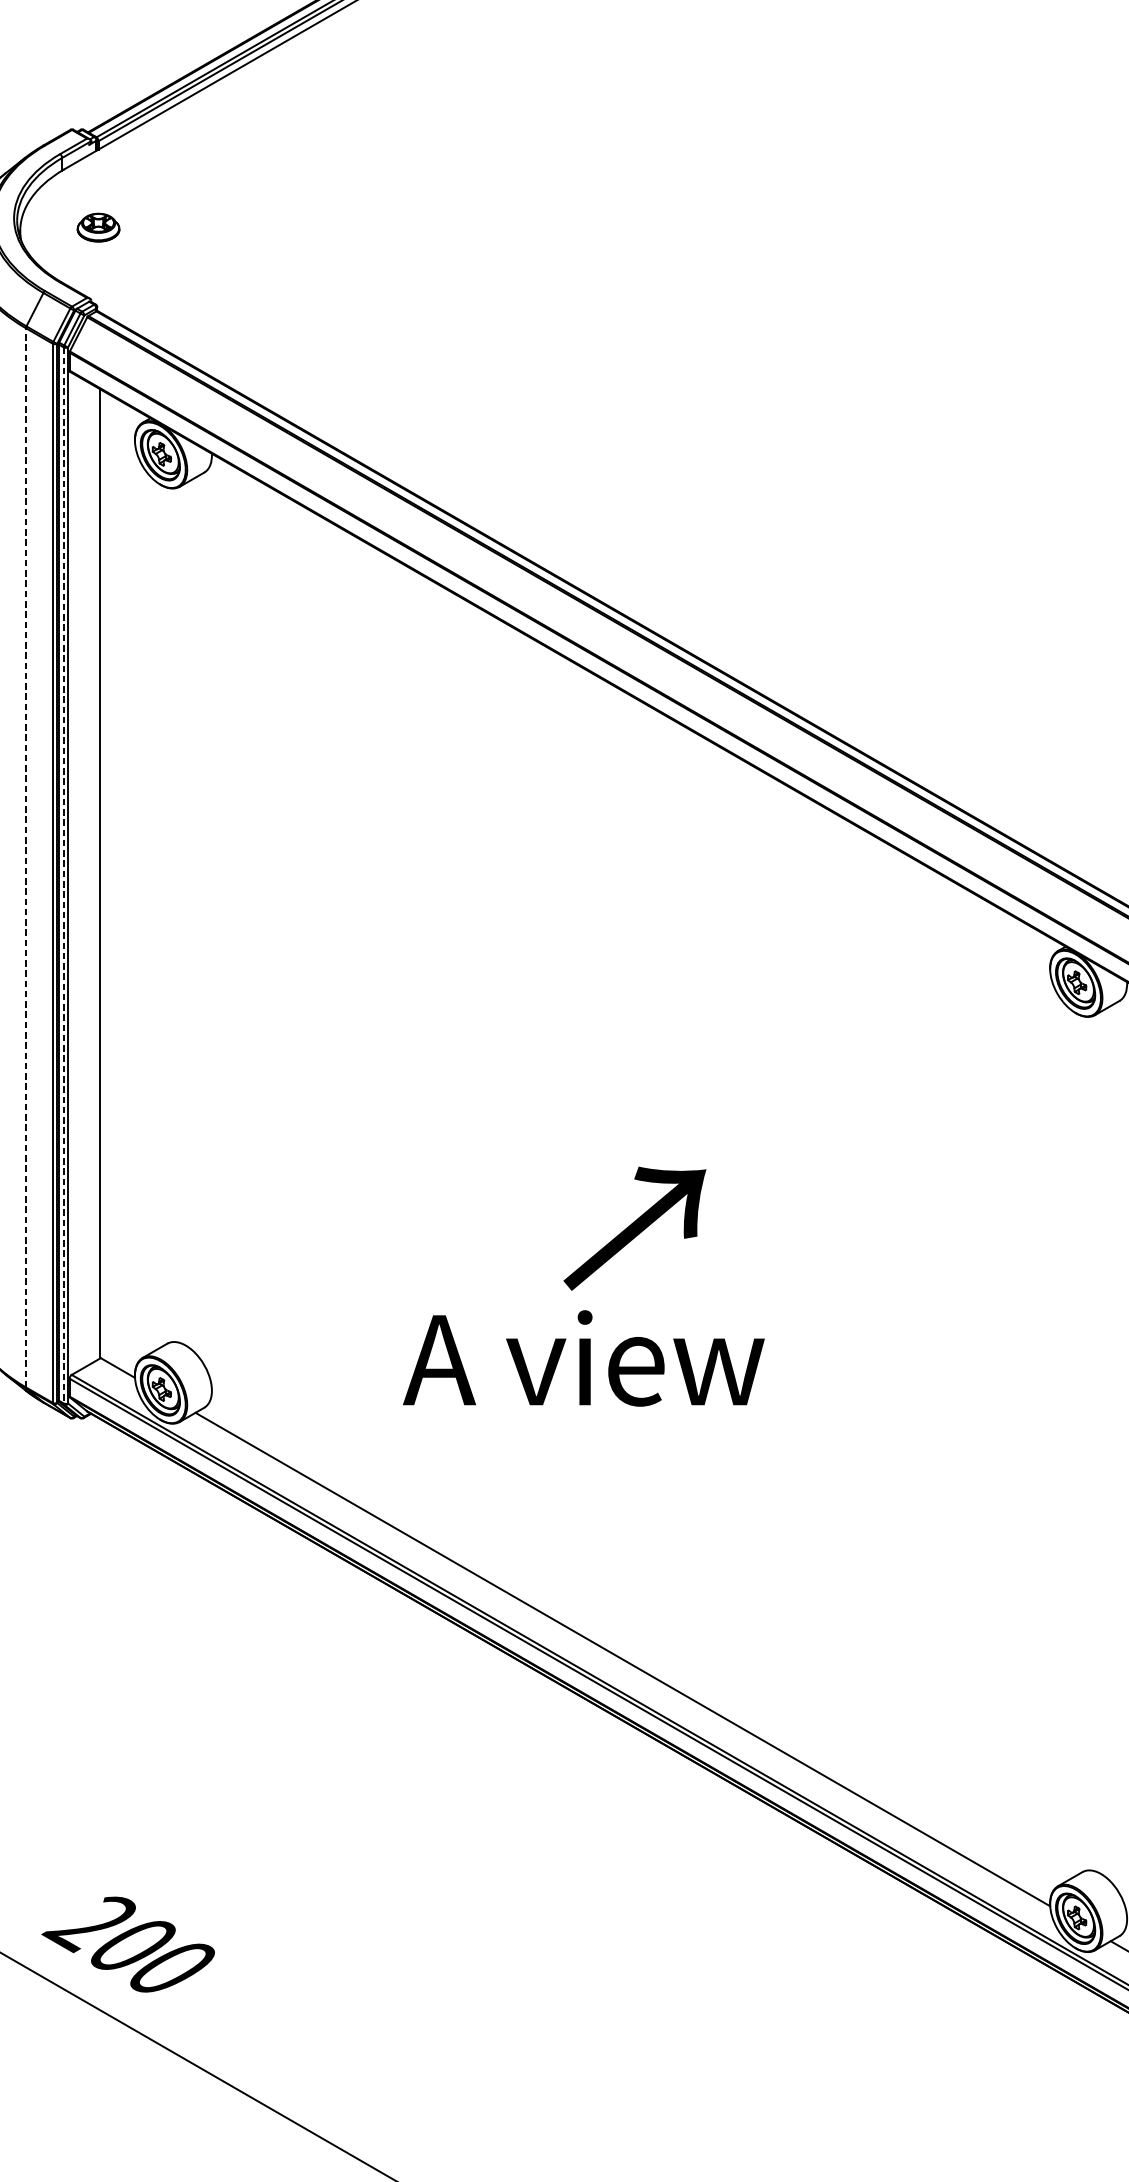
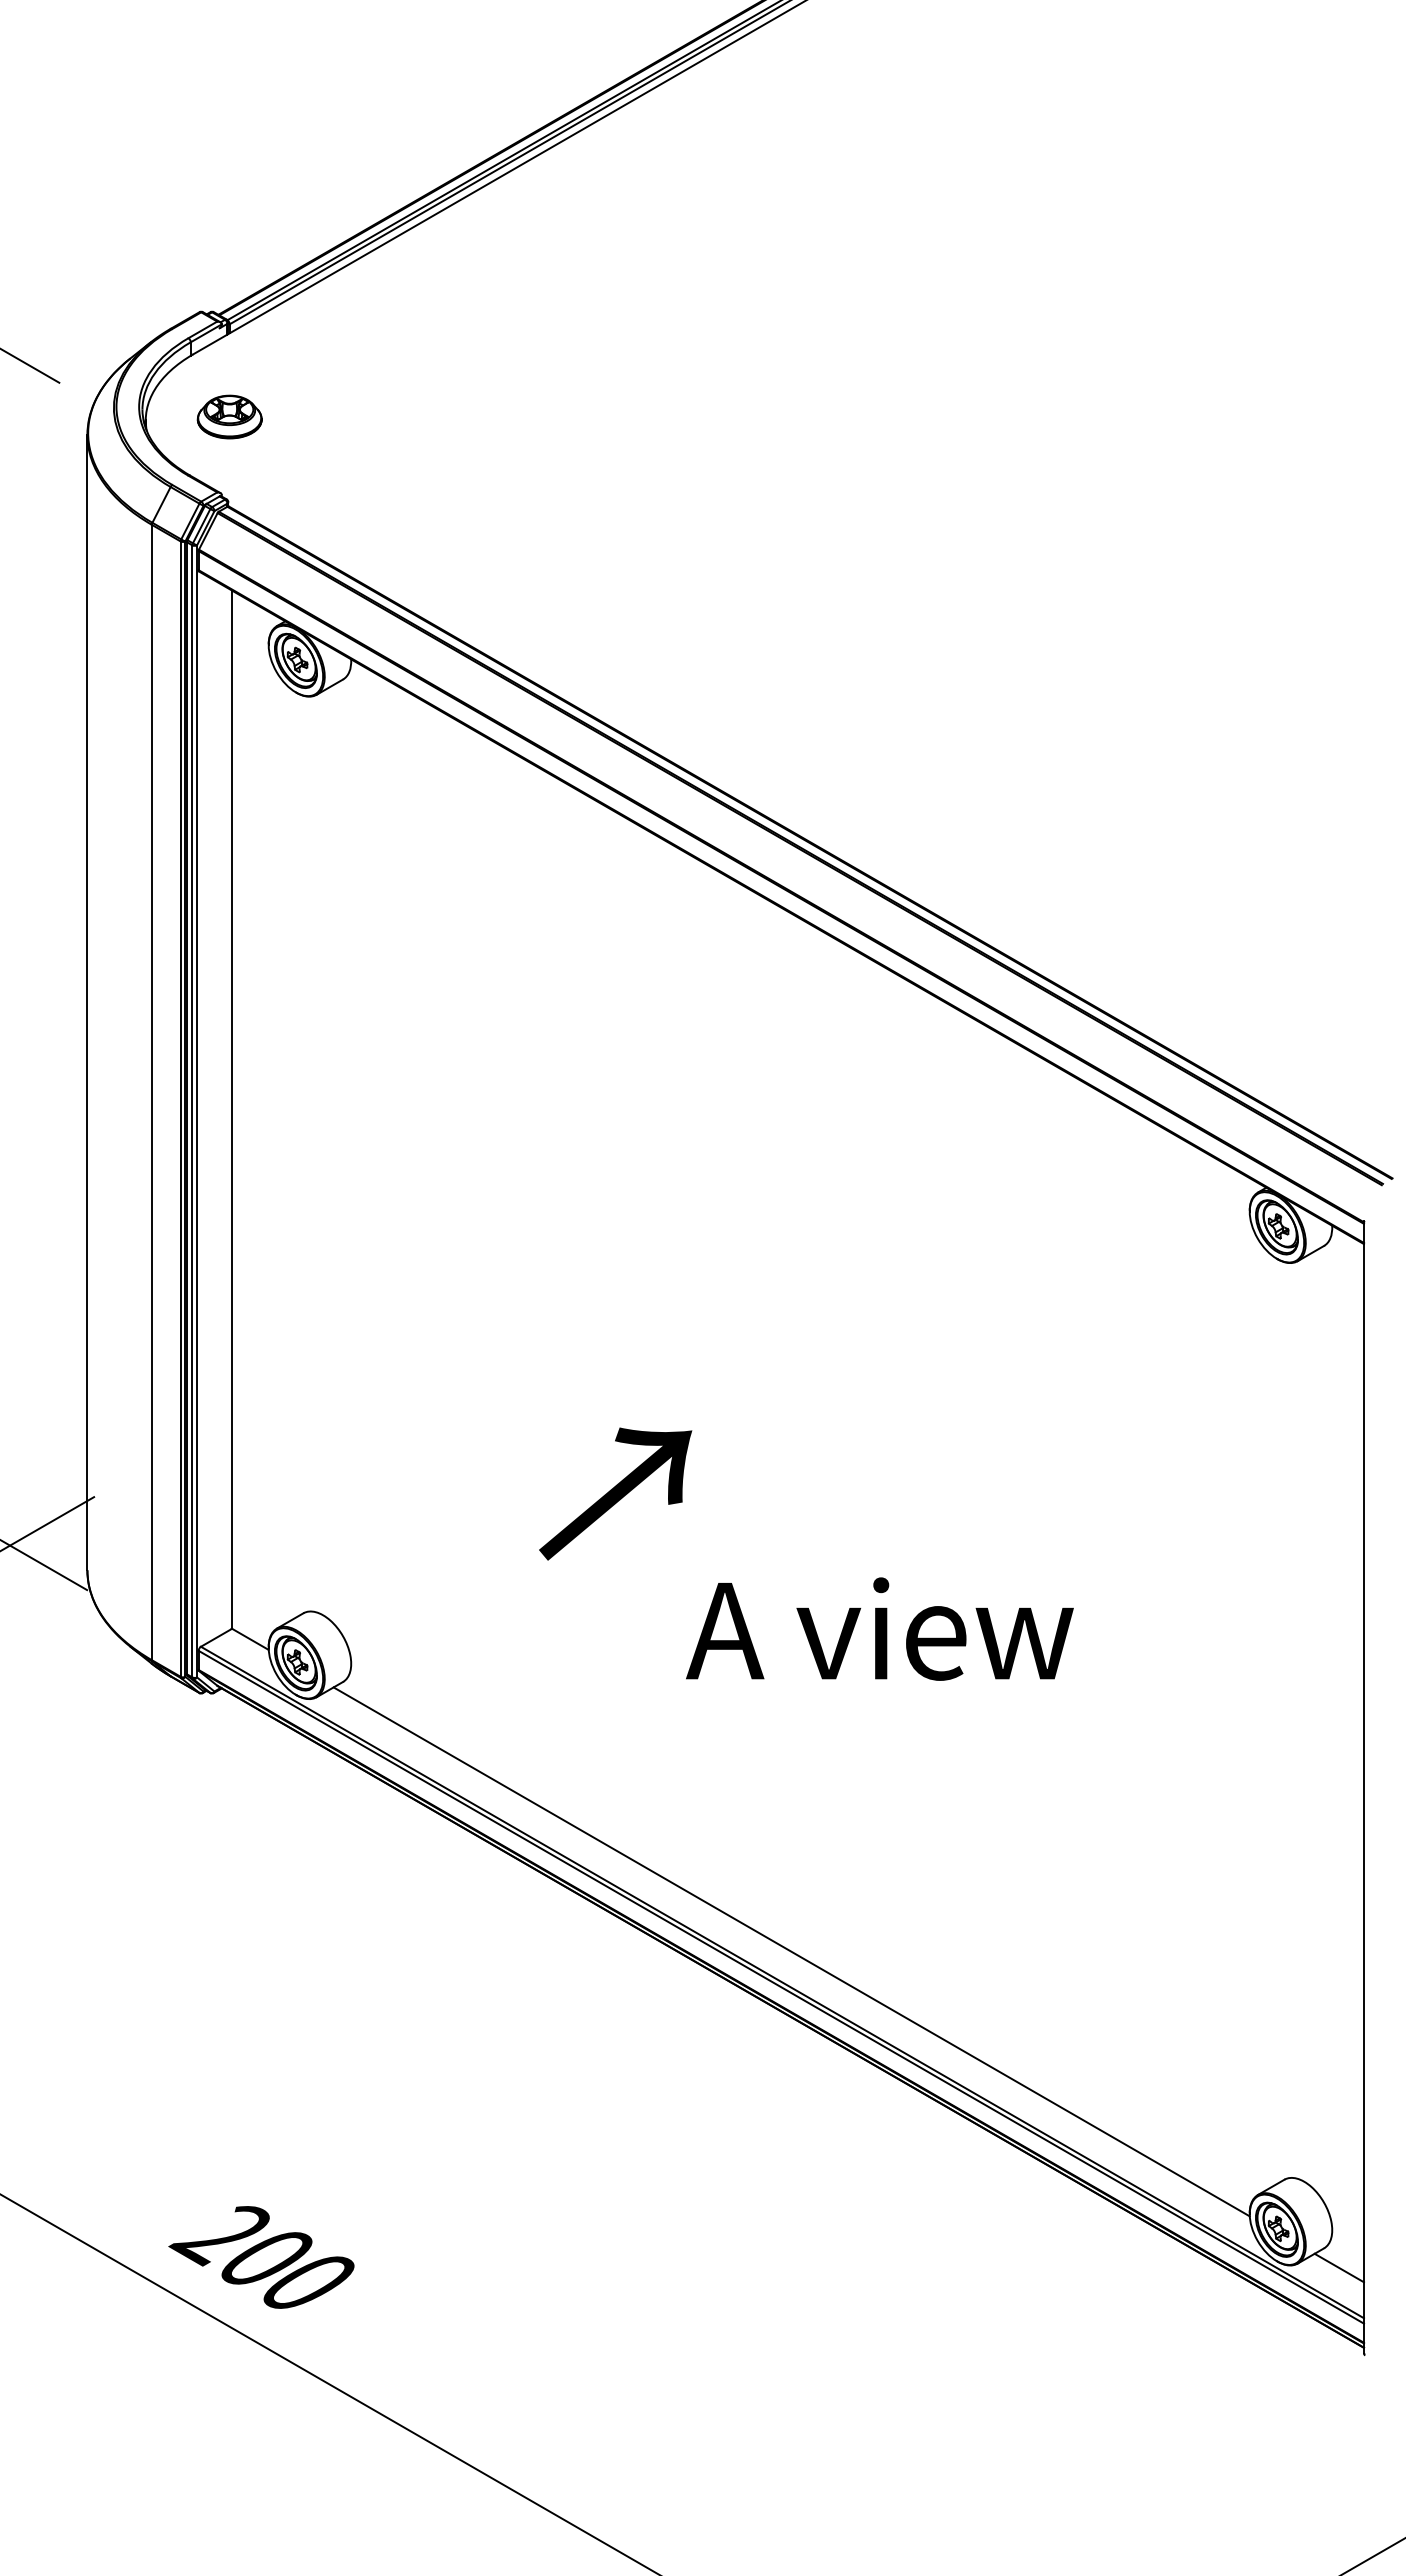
part: (98, 227) -> (229, 416), size x1.43
line: (25, 857) -> (151, 1092), dashed -> solid
line: (63, 875) -> (192, 1111), dashed -> solid
text: (634, 1228) -> (615, 1493), moved
text: (583, 1357) -> (879, 1628), moved

